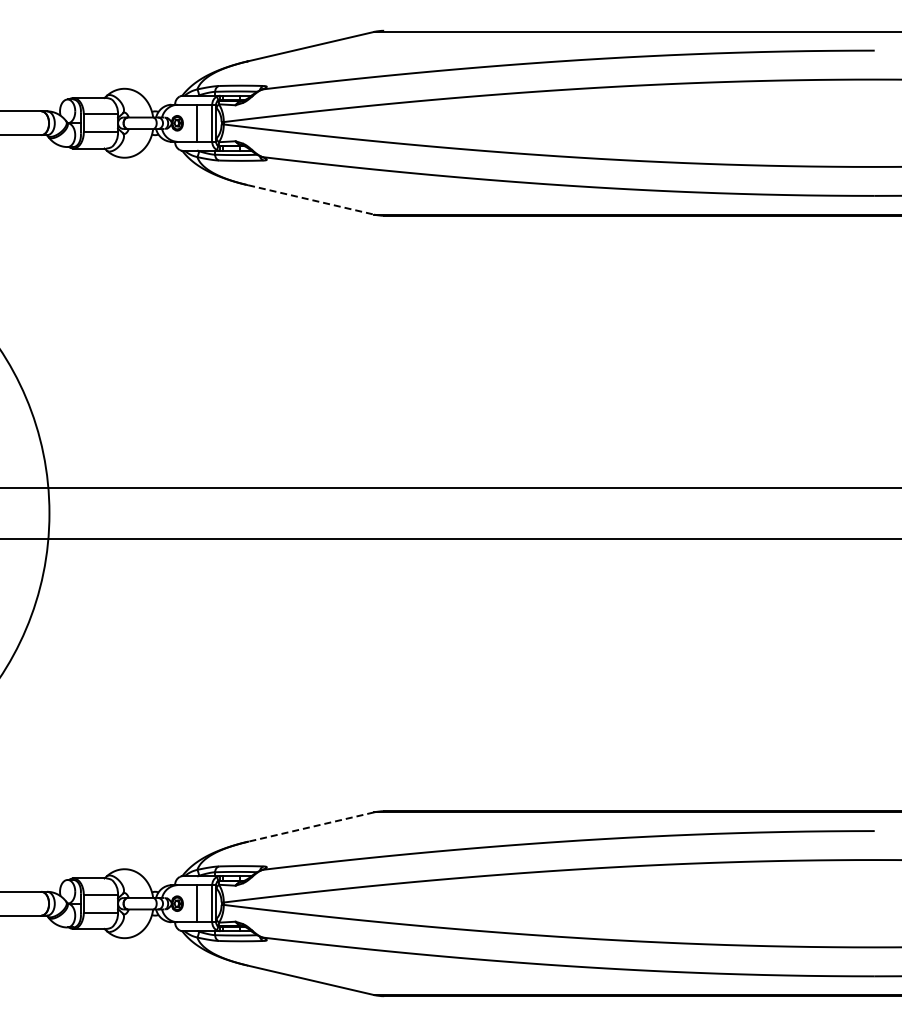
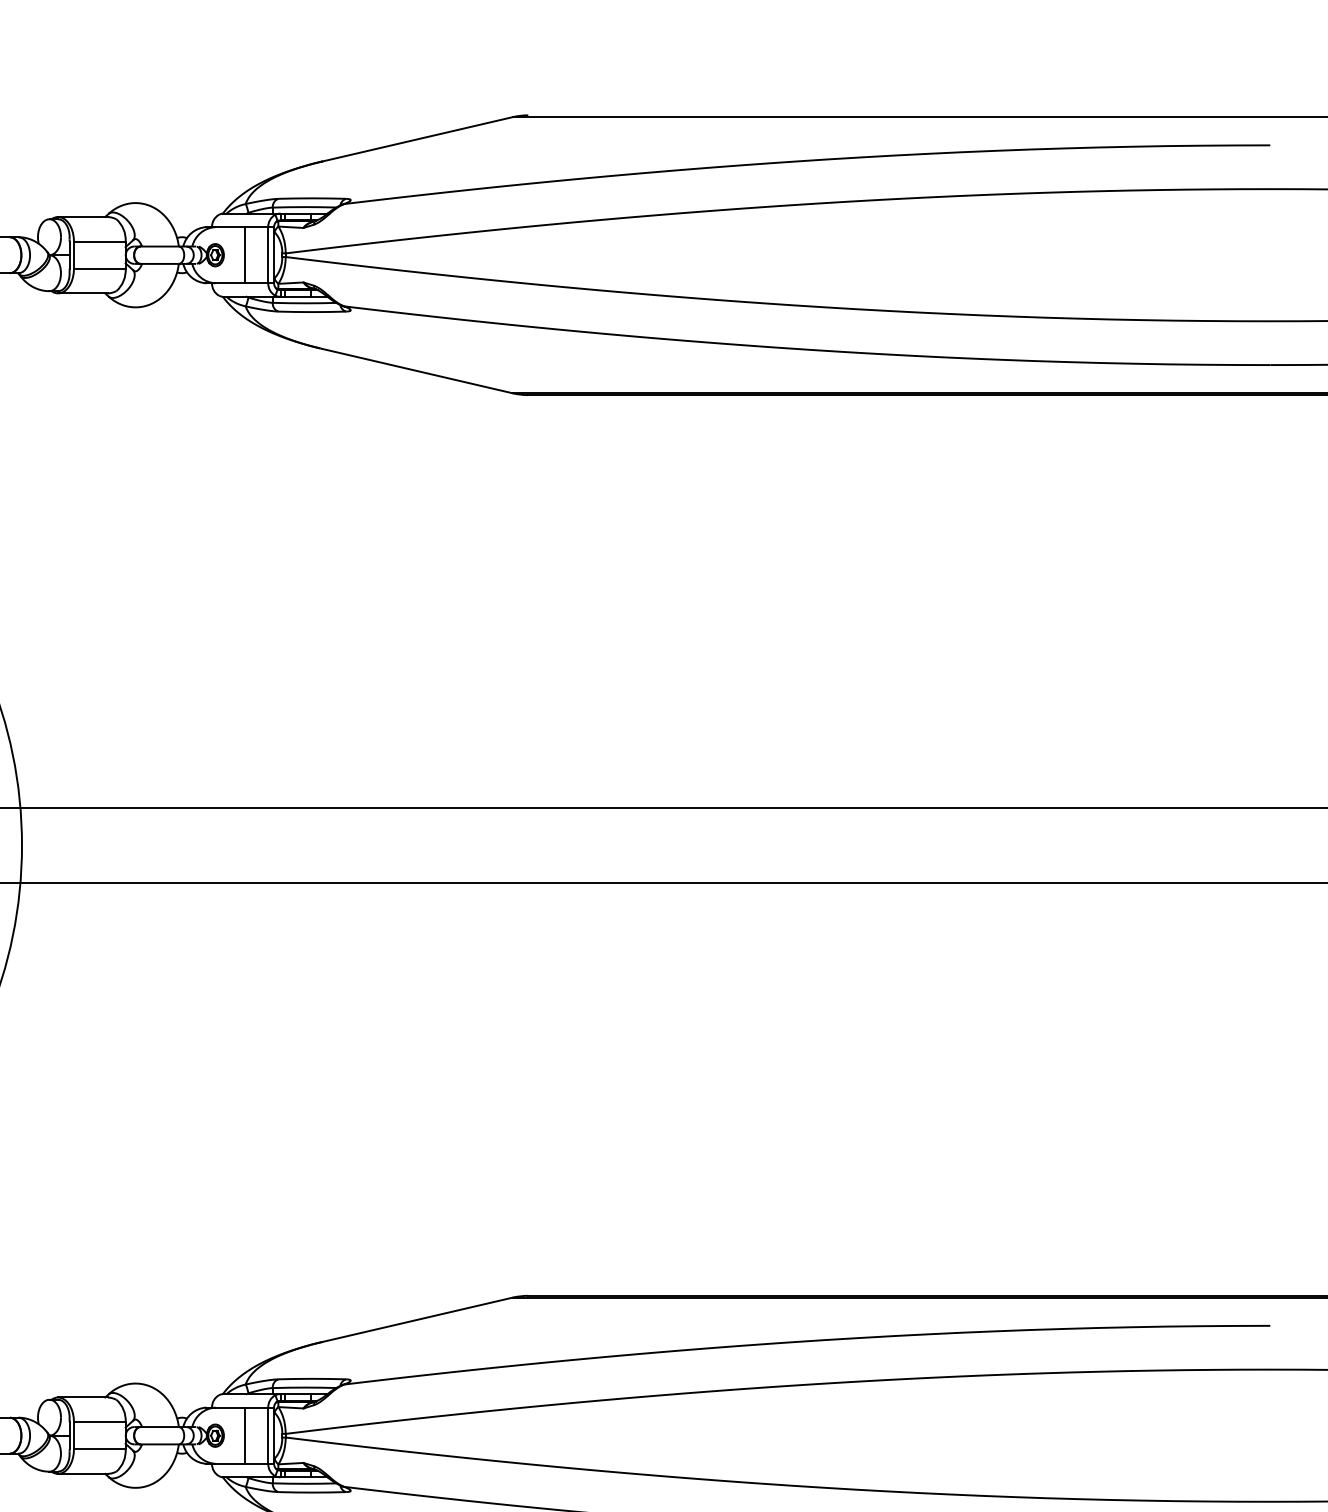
line: (311, 199) -> (418, 370), dashed -> solid
line: (311, 827) -> (418, 1320), dashed -> solid

